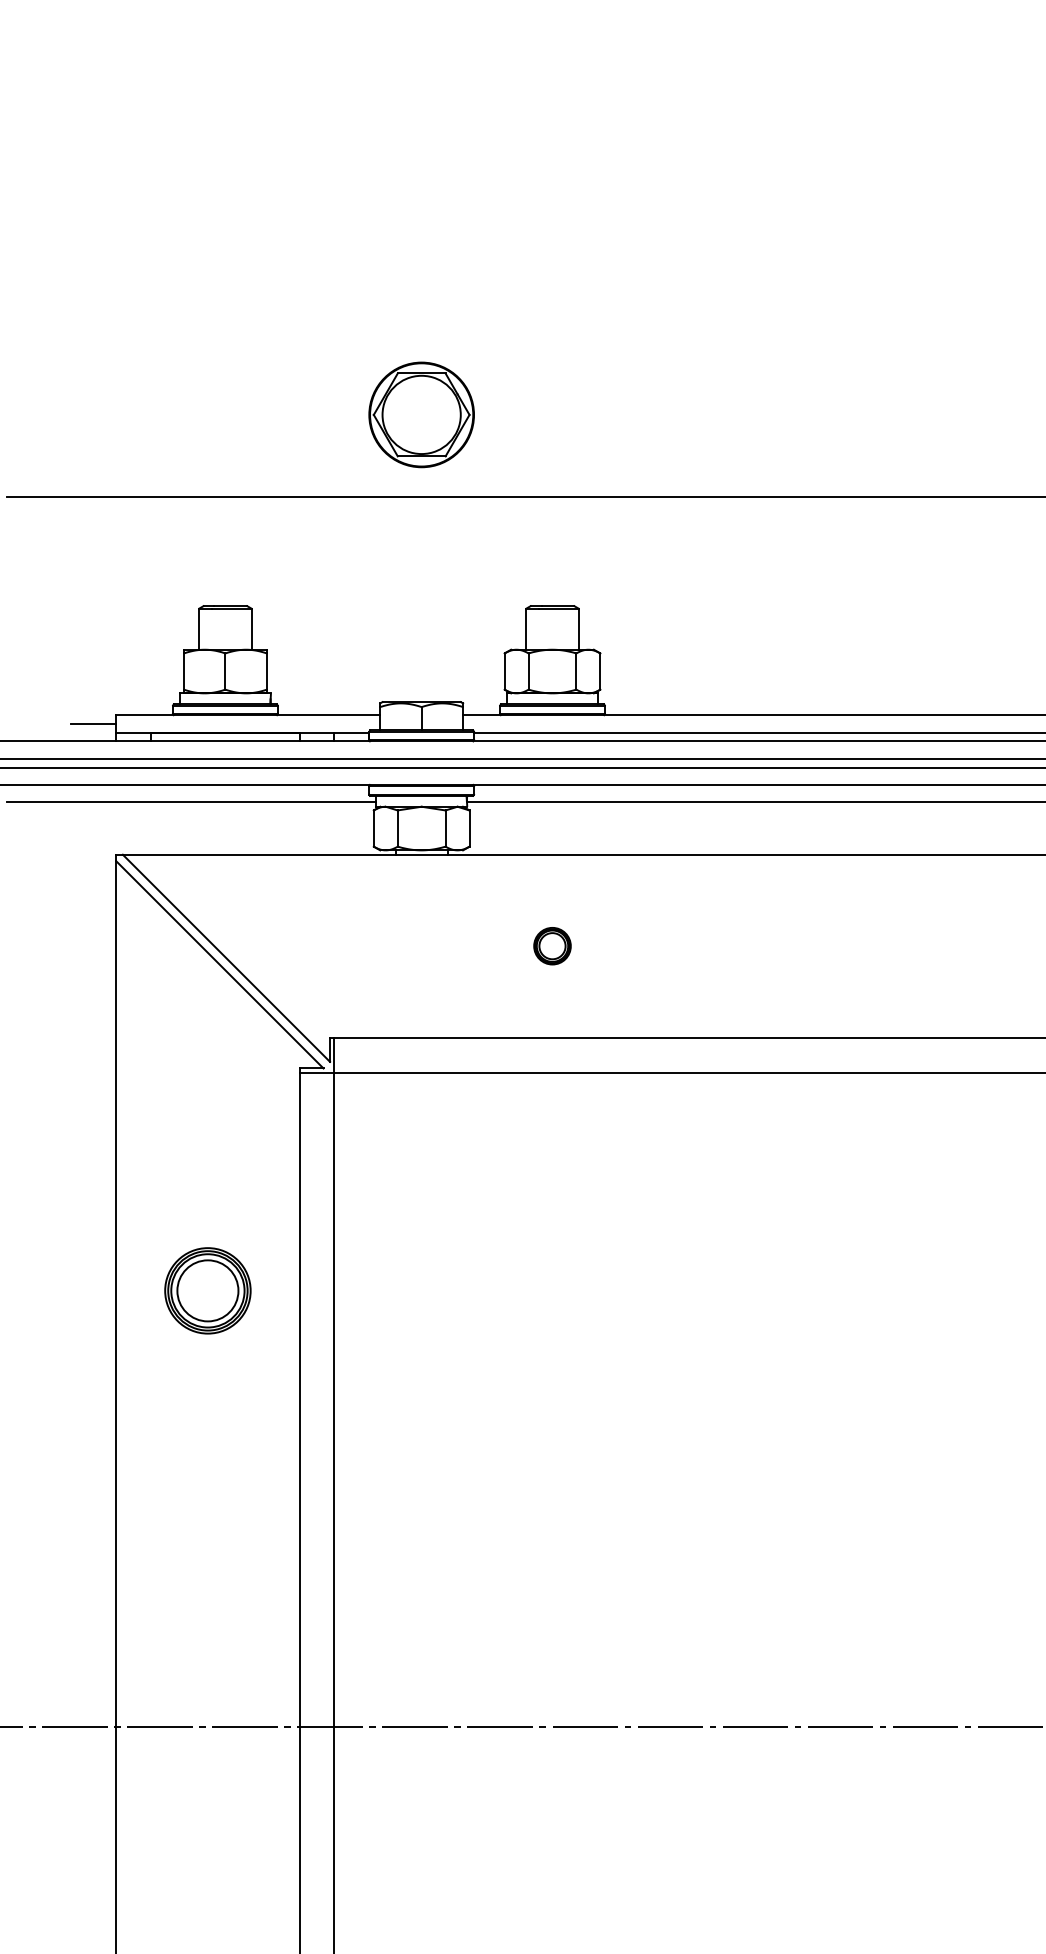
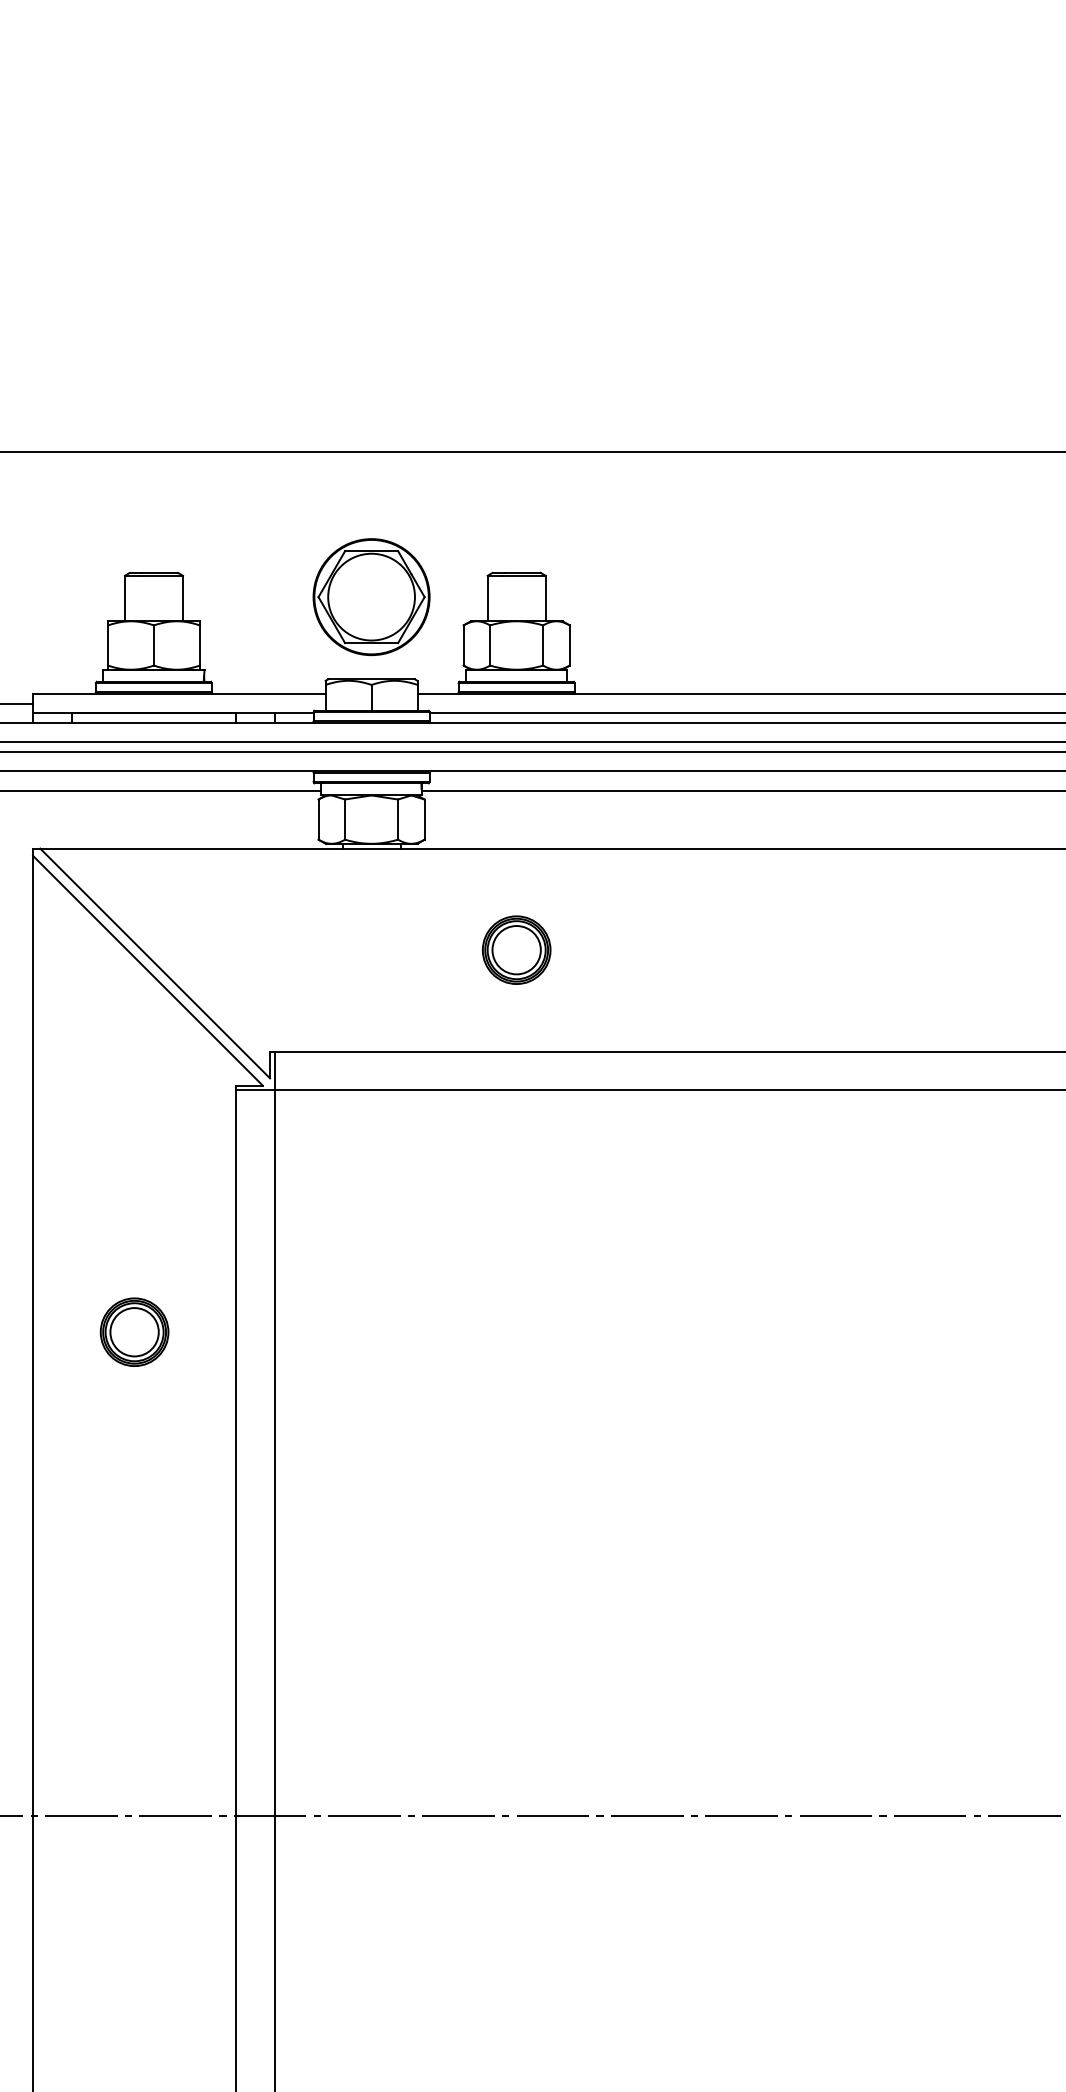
part: (421, 414) -> (371, 596), moved
part: (552, 945) -> (516, 949), size x1.67
part: (207, 1290) -> (134, 1331), size x0.71

